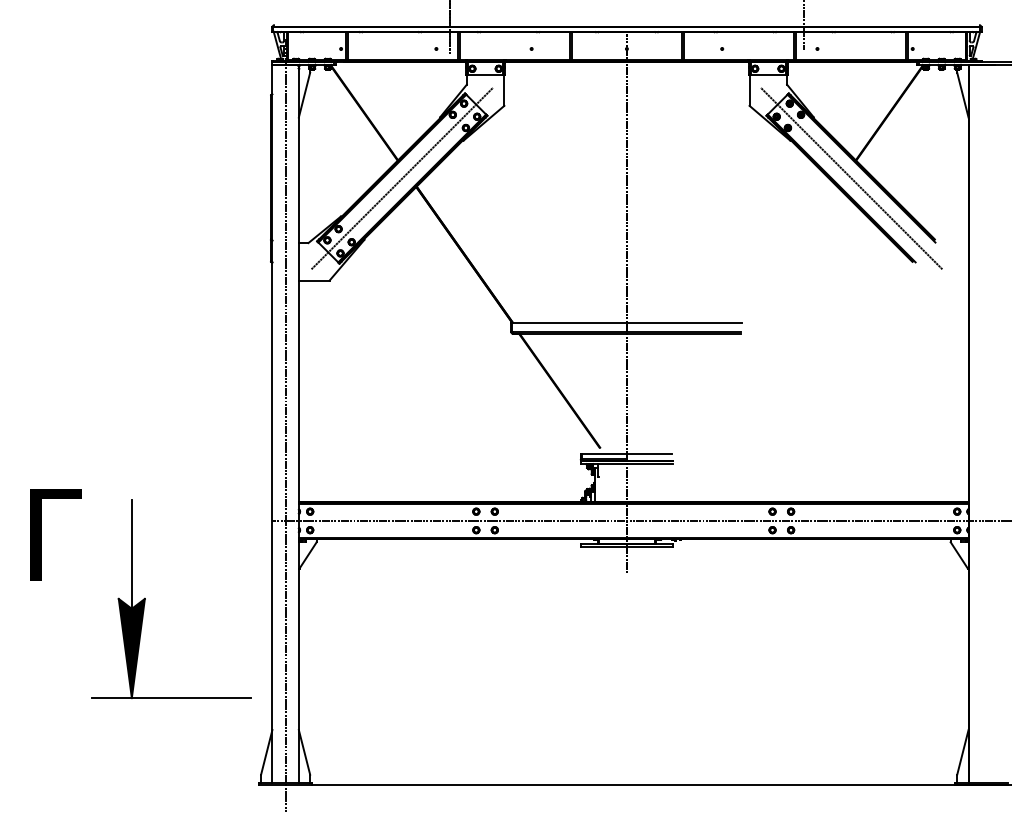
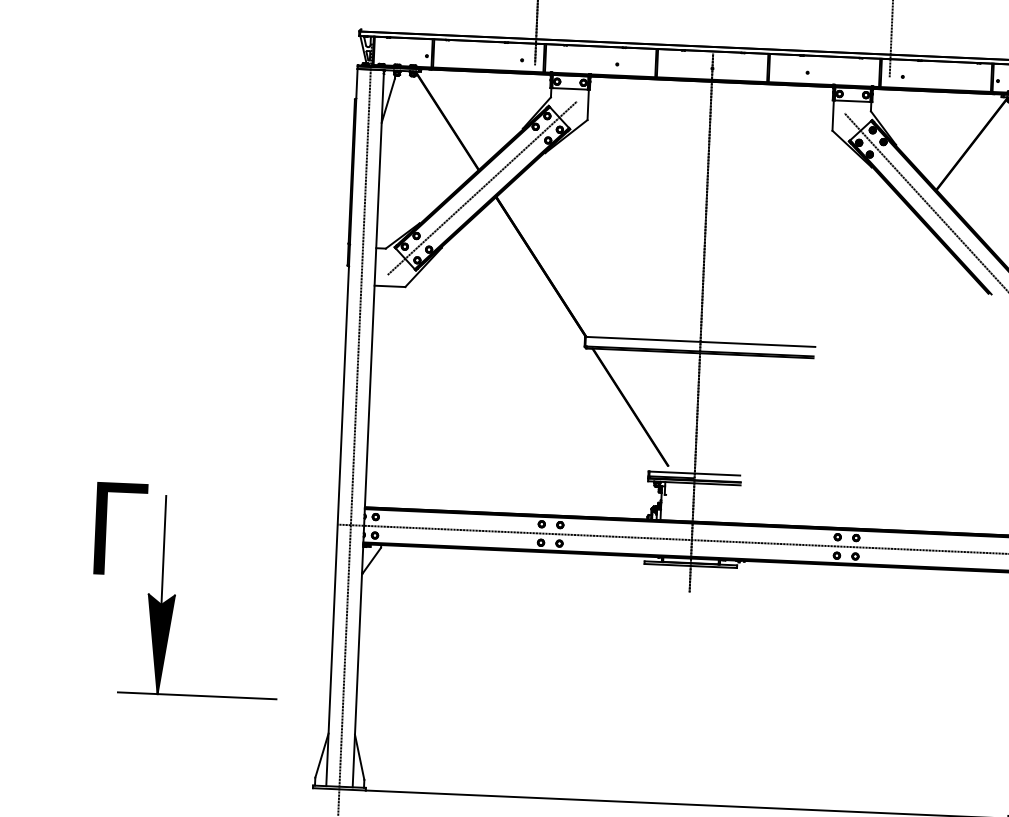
part: (145, 599) -> (175, 596), moved

